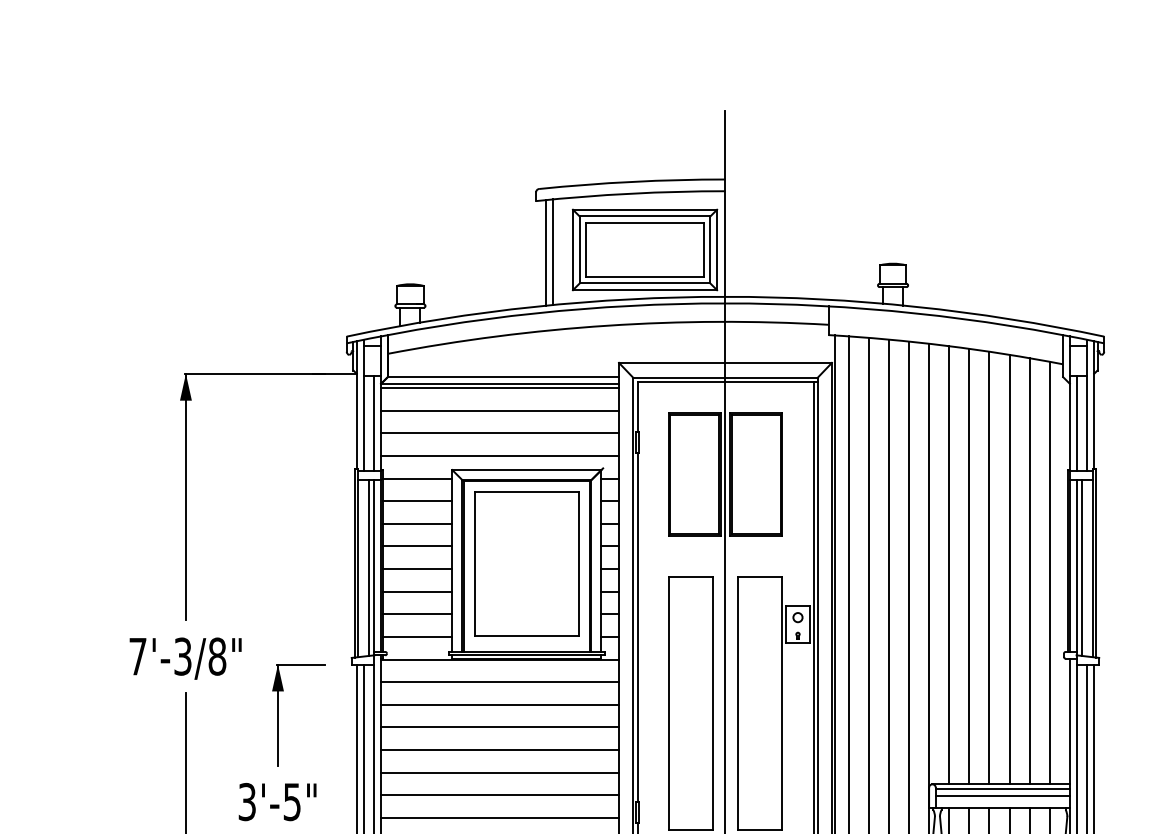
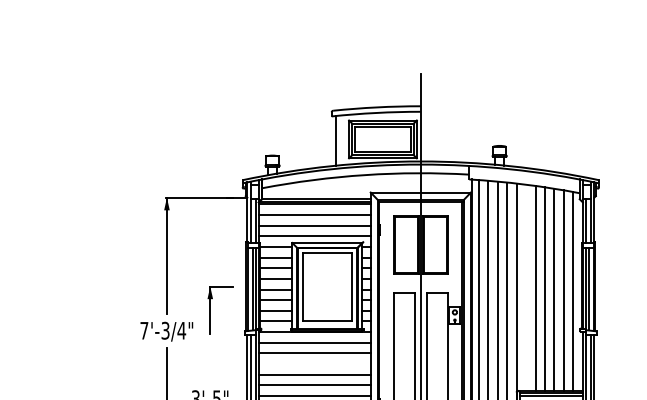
line: (552, 252) -> (339, 140), removed
line: (950, 564) -> (526, 287), removed
text: (216, 656) -> (181, 330), 7'-3/8" -> 7'-3/4"
part: (278, 715) -> (210, 310), moved
line: (499, 728) -> (314, 364), removed

